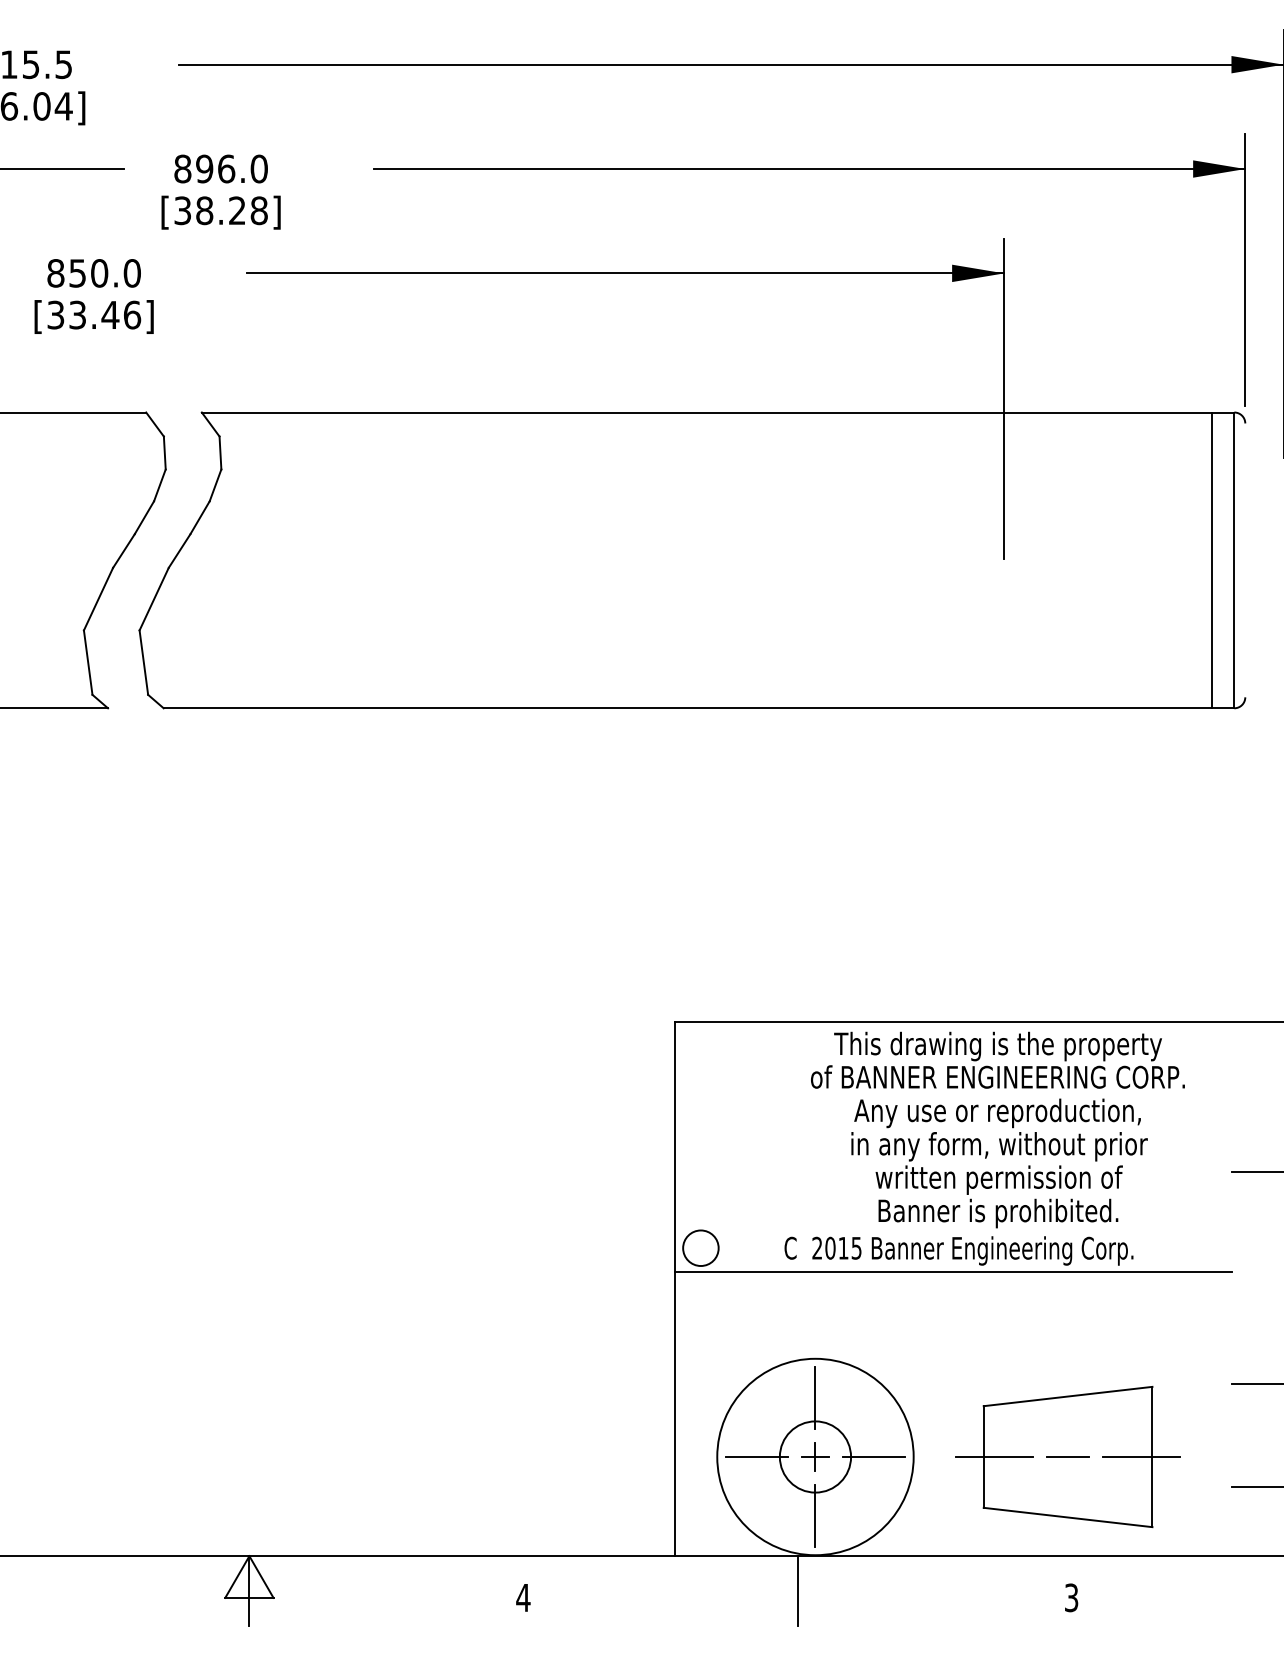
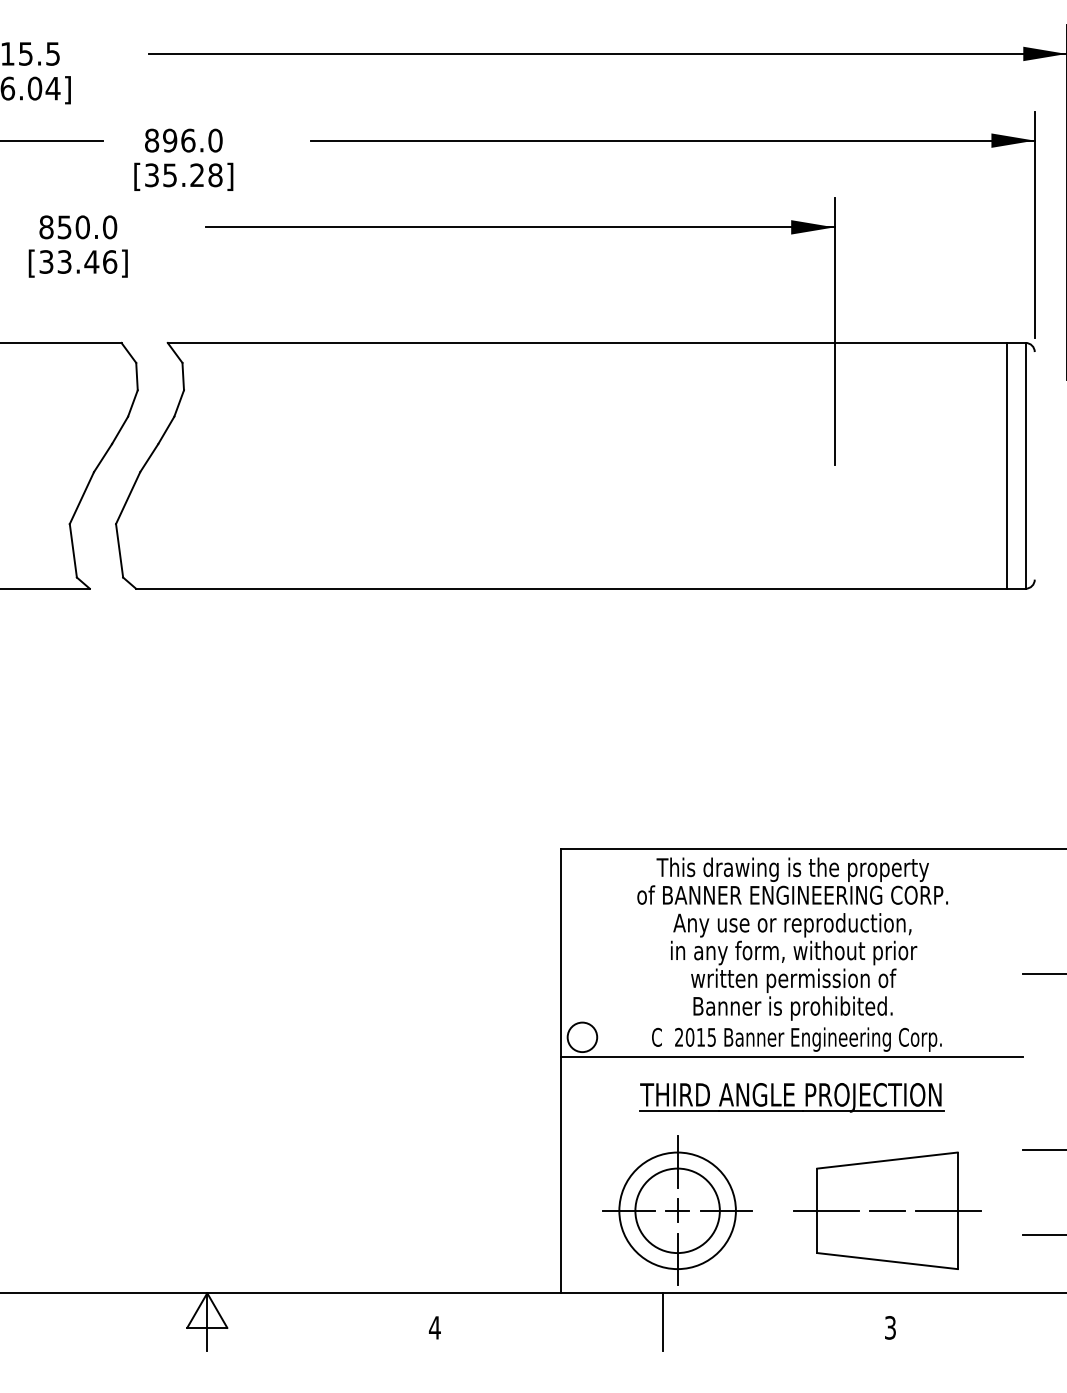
text: (204, 210) -> (169, 175), [38.28] -> [35.28]
text: (997, 1129) -> (792, 938), moved
part: (952, 1320) -> (791, 1097), added
circle: (815, 1456) -> (677, 1210), size x0.71
circle: (815, 1456) -> (677, 1210), size x1.43

